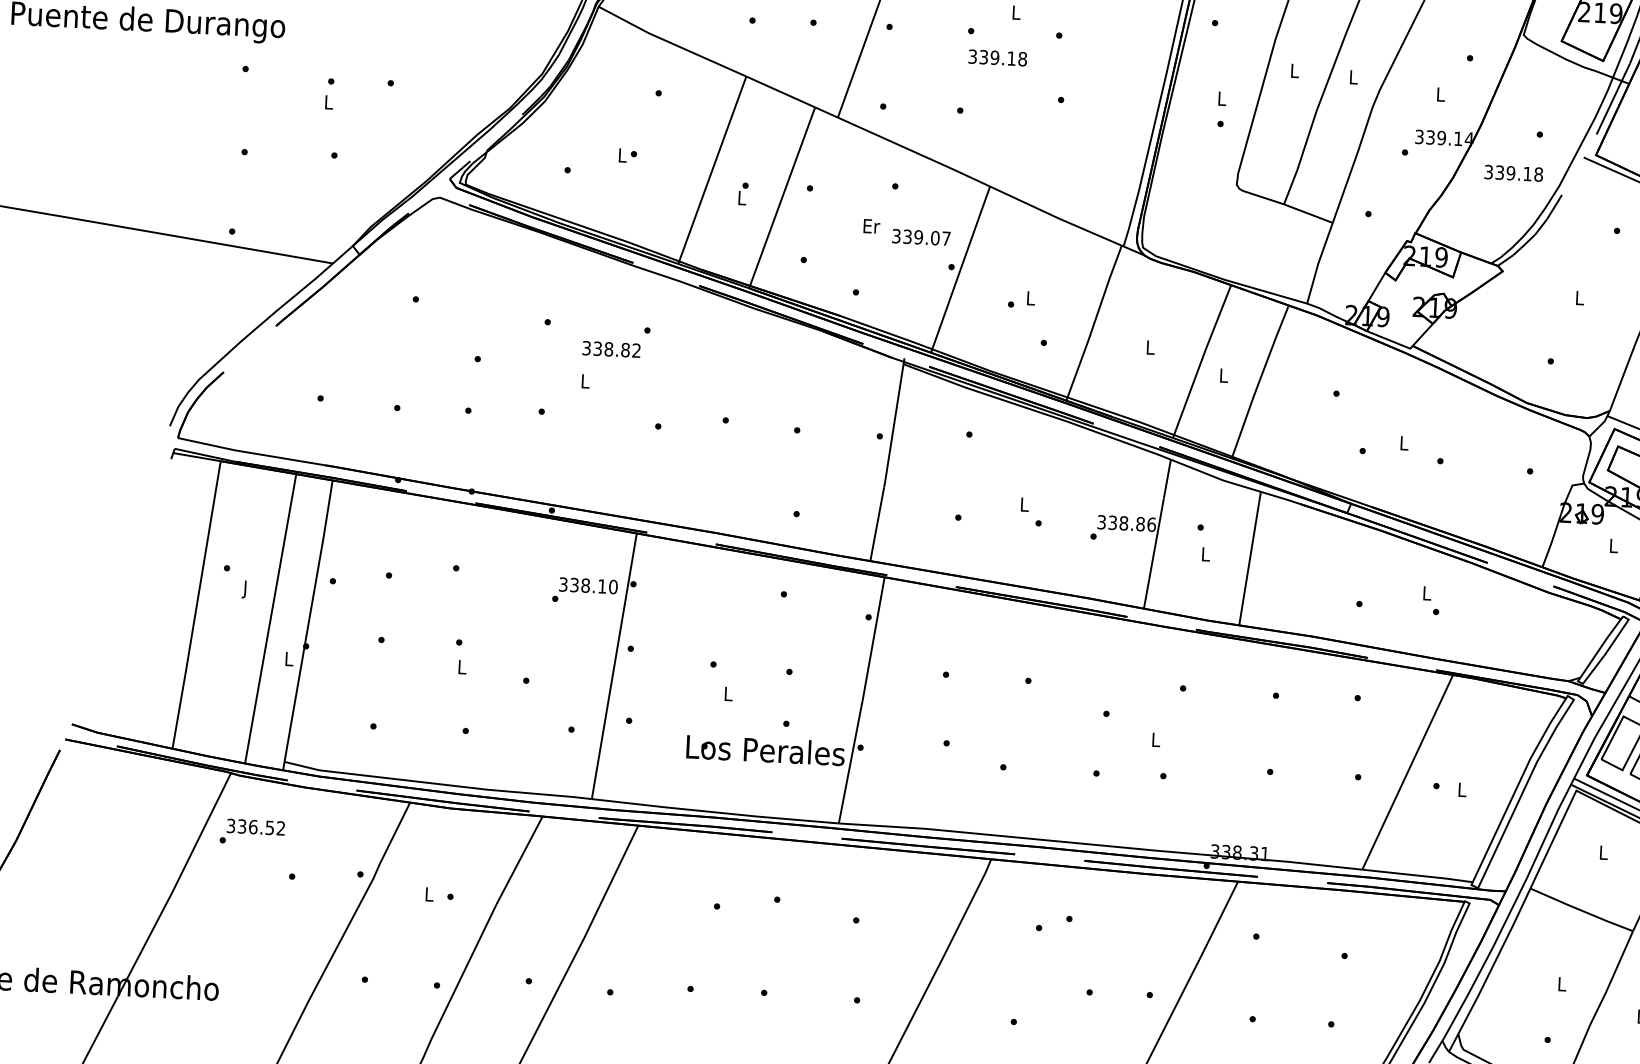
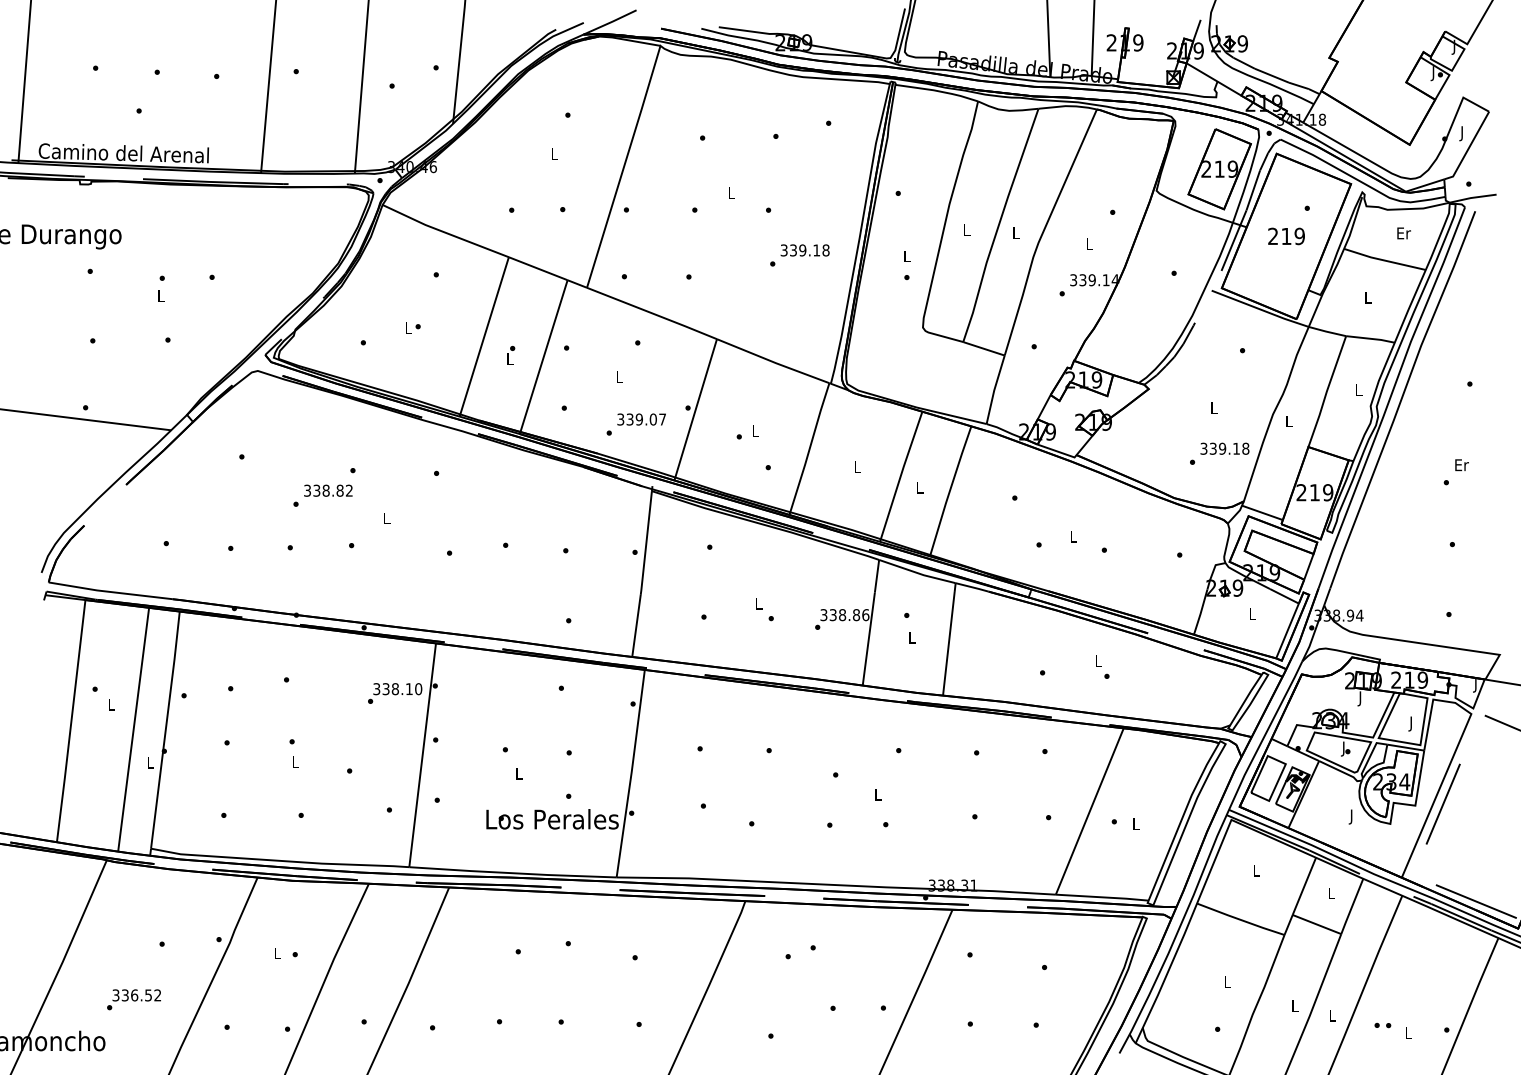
text: (997, 57) -> (804, 250), moved
text: (1513, 173) -> (1224, 448), moved
text: (871, 226) -> (619, 377), Er -> L
text: (921, 237) -> (641, 419), moved
text: (611, 349) -> (328, 490), moved
text: (245, 588) -> (111, 705), J -> L
text: (251, 831) -> (133, 999), moved

